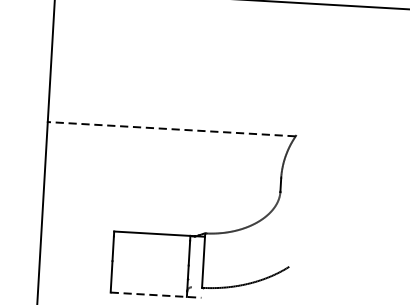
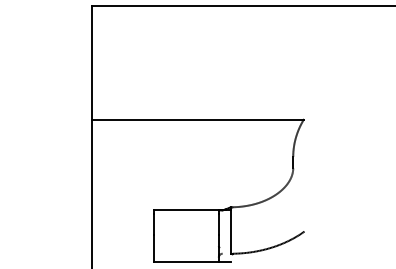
line: (171, 129) -> (197, 120), dashed -> solid
line: (156, 295) -> (192, 262), dashed -> solid

